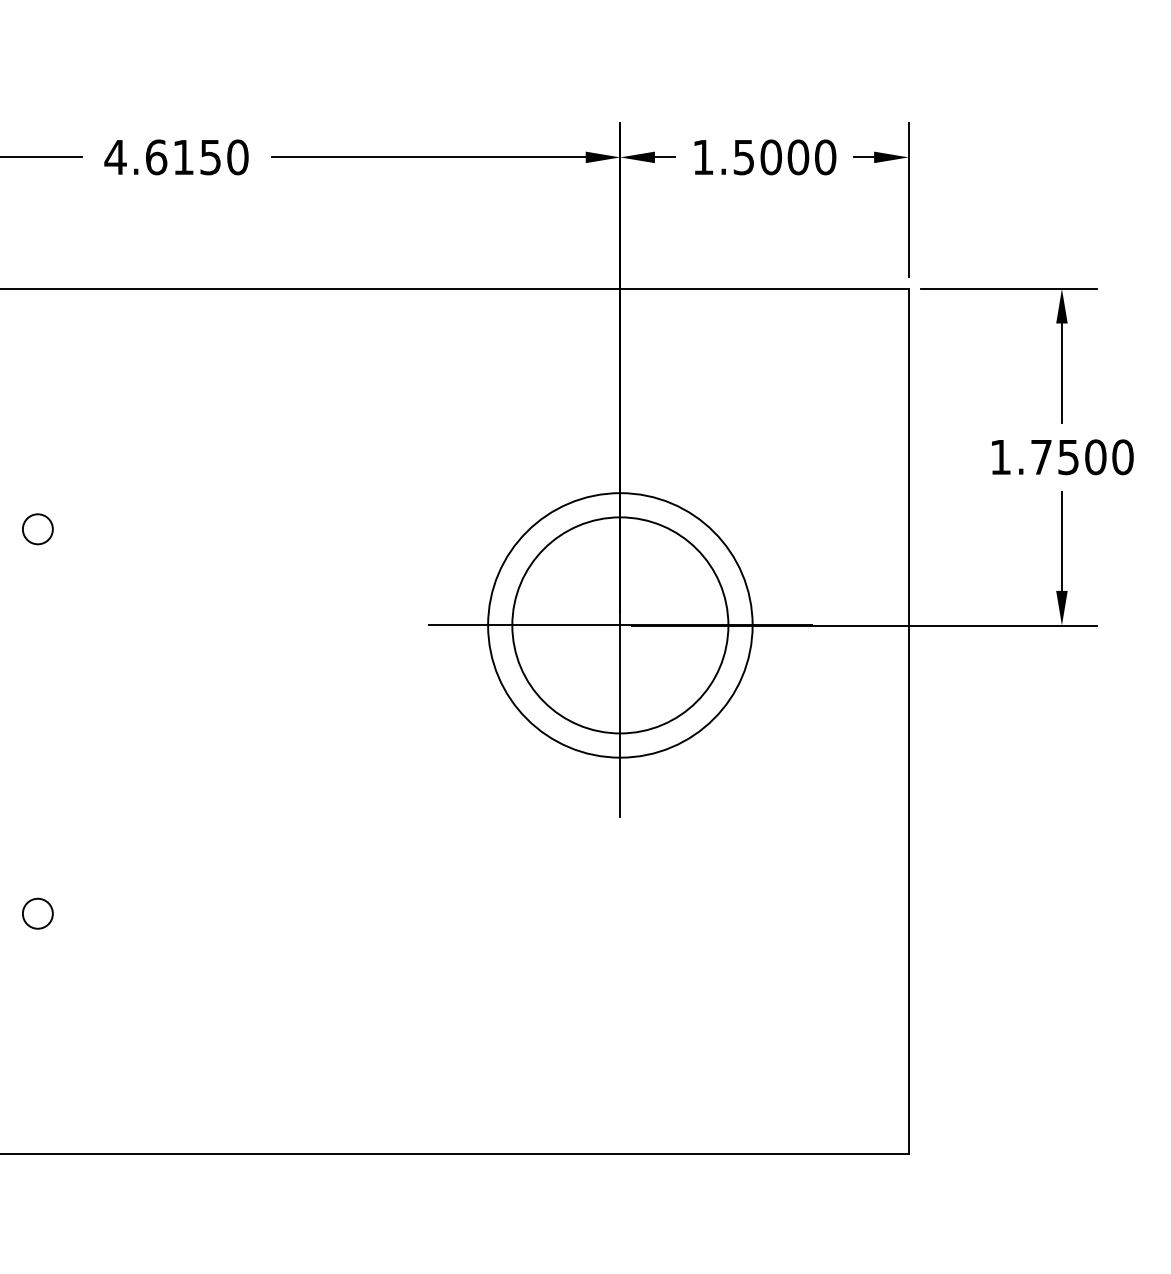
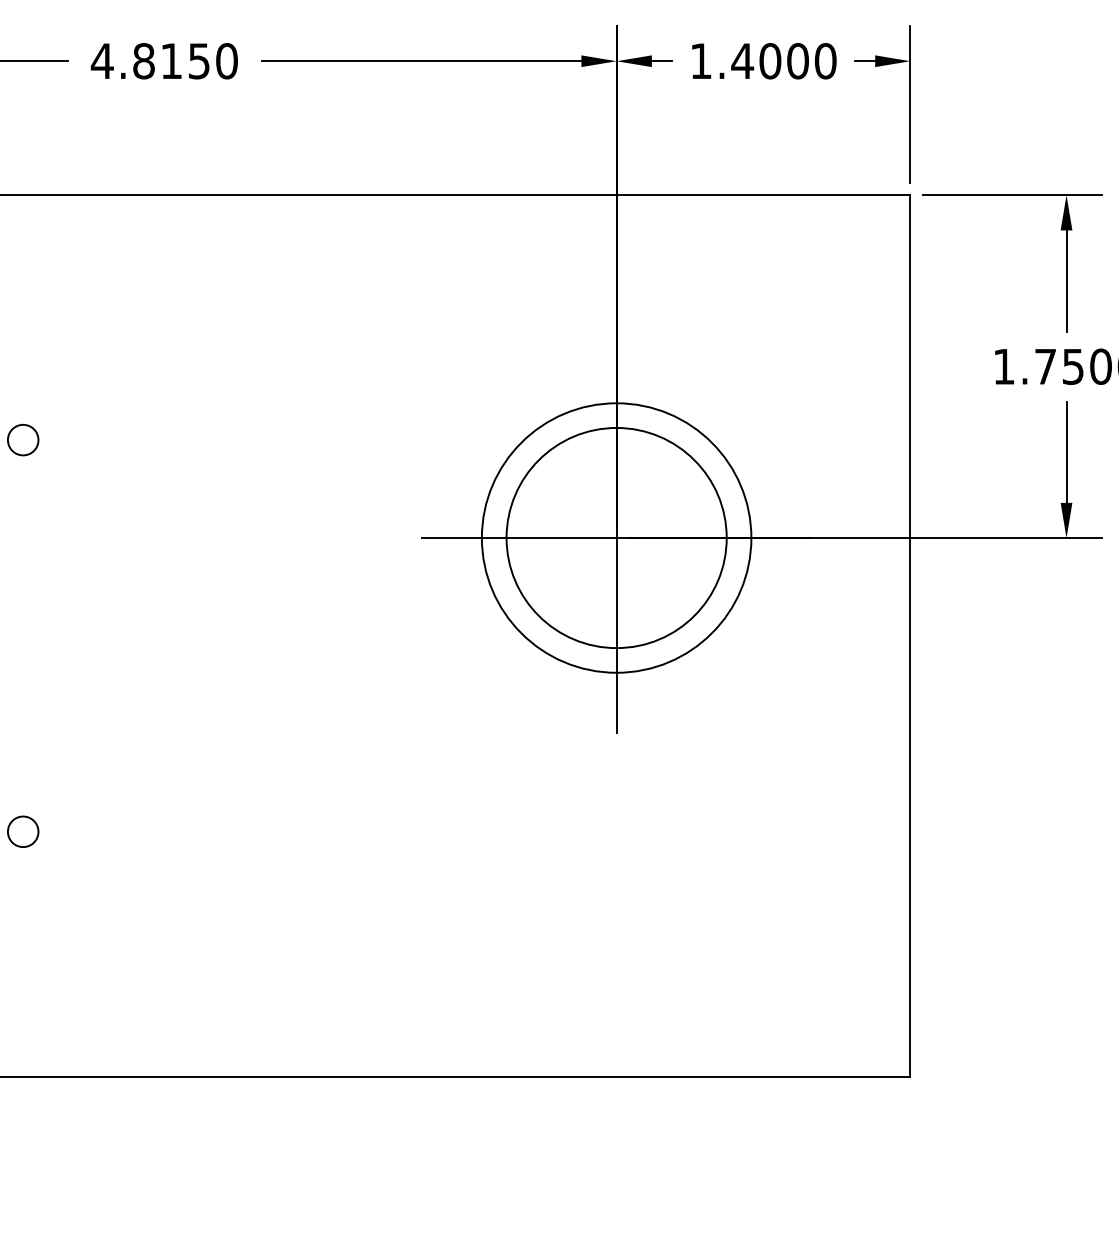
text: (156, 157) -> (144, 61), 4.6150 -> 4.8150
text: (743, 157) -> (742, 61), 1.5000 -> 1.4000

